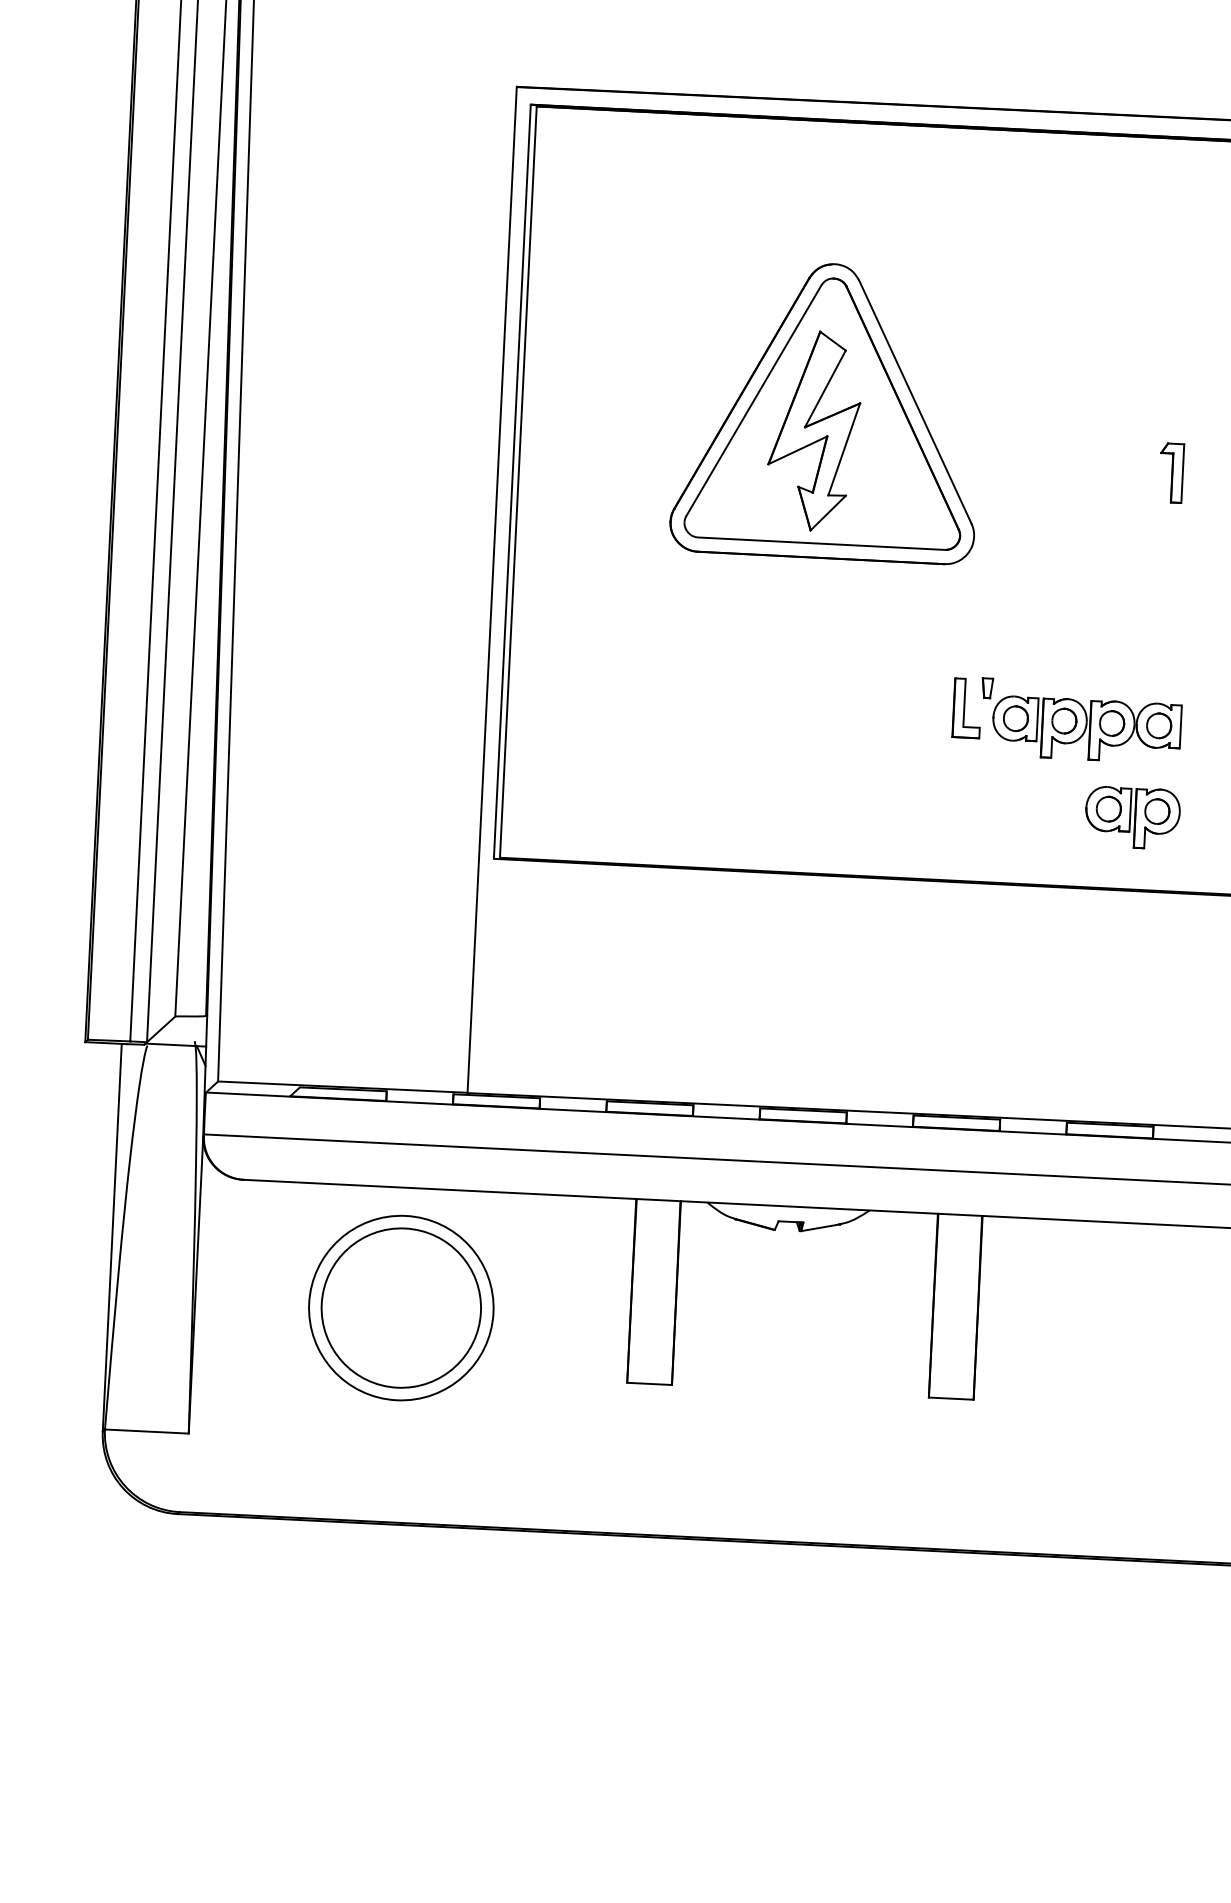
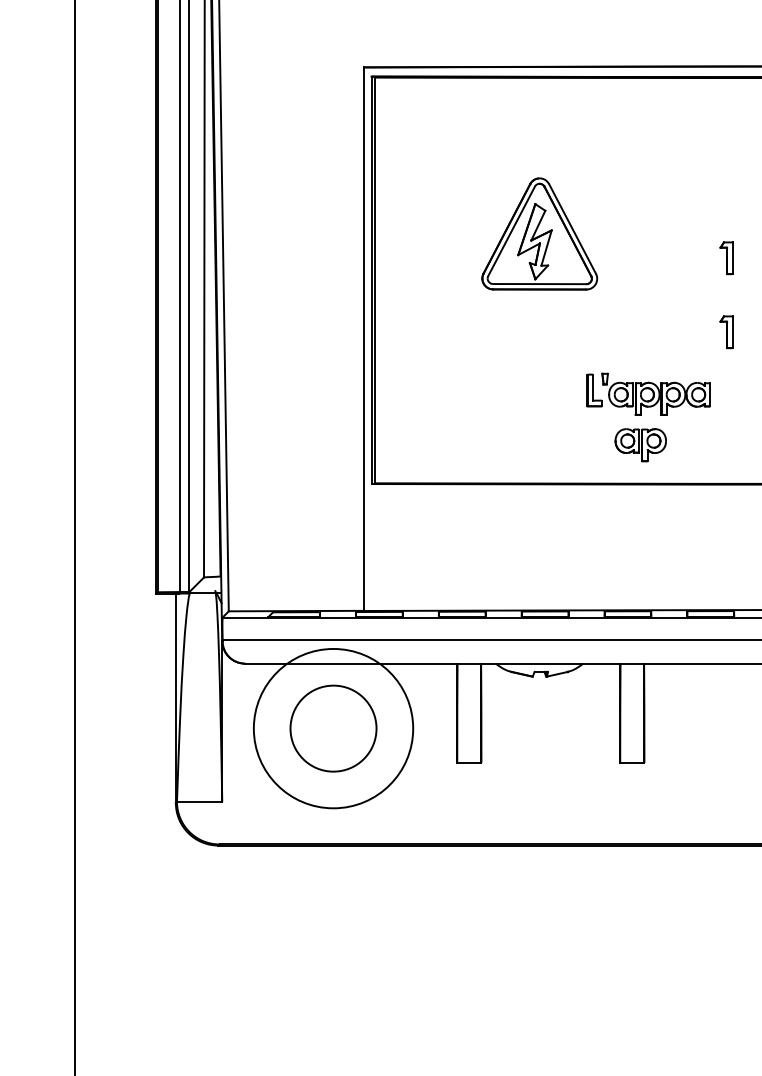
part: (827, 410) -> (539, 233), size x0.7
part: (1164, 610) -> (726, 332), added
part: (1066, 718) -> (648, 393), moved
part: (1132, 818) -> (640, 445), moved
circle: (401, 1307) -> (333, 728), size x1.6

